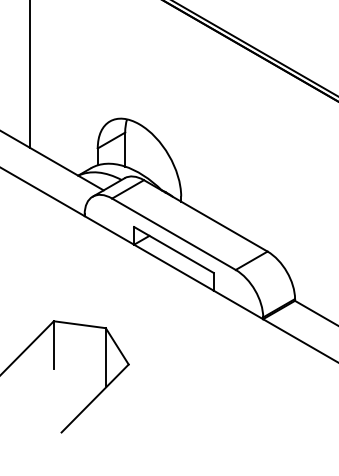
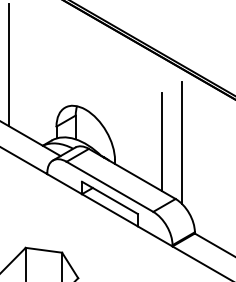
line: (248, 169) -> (162, 141), added
line: (276, 171) -> (181, 142), added

